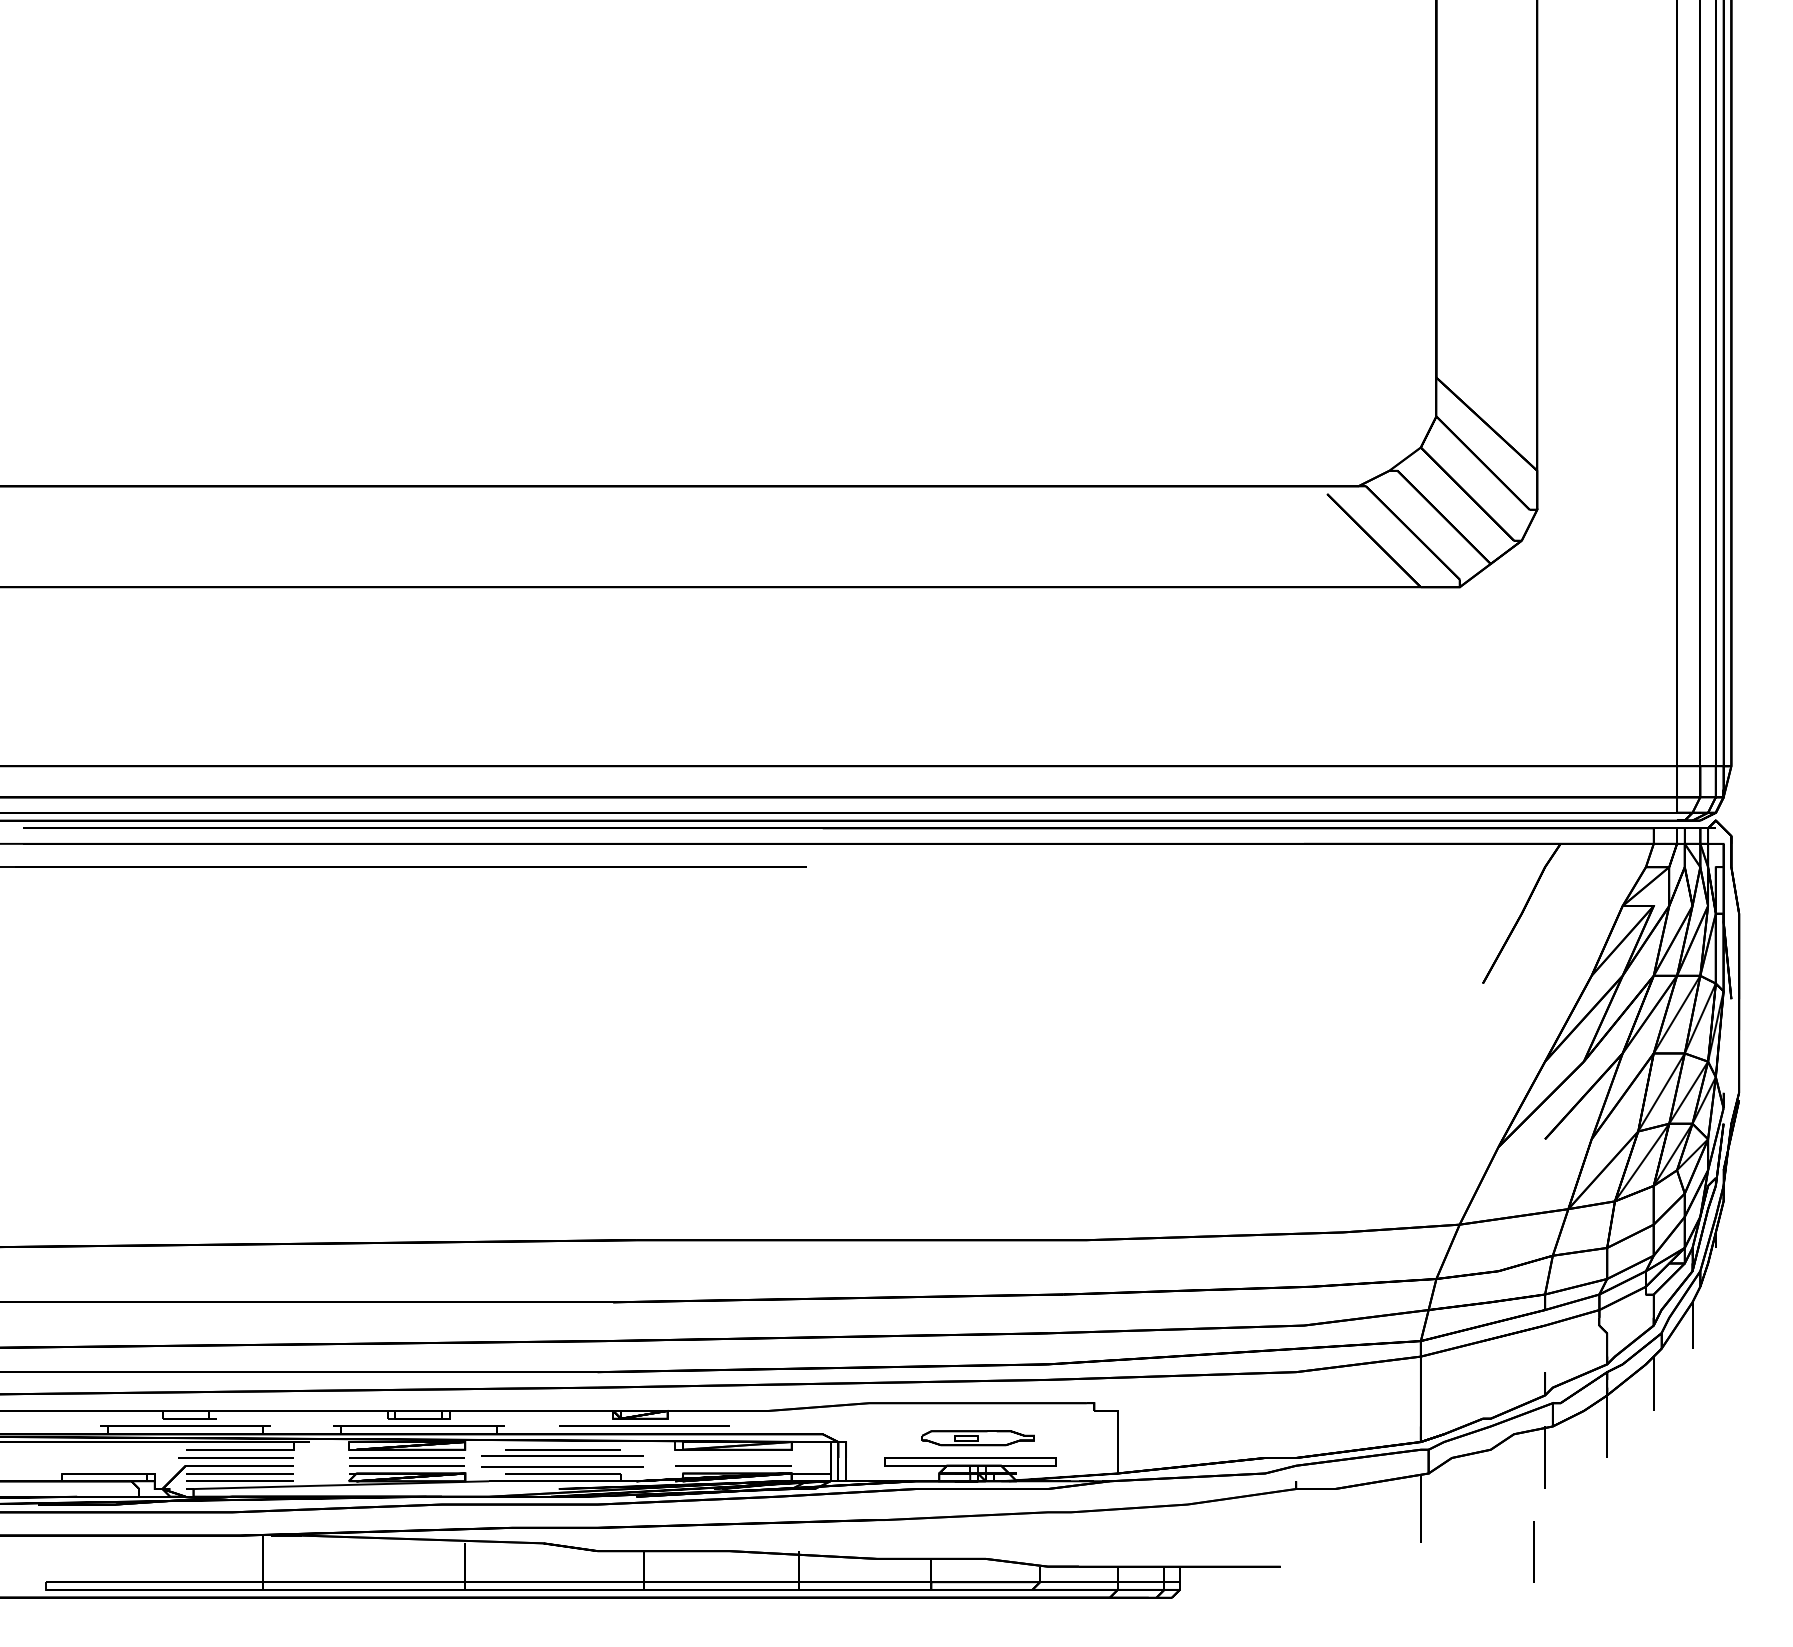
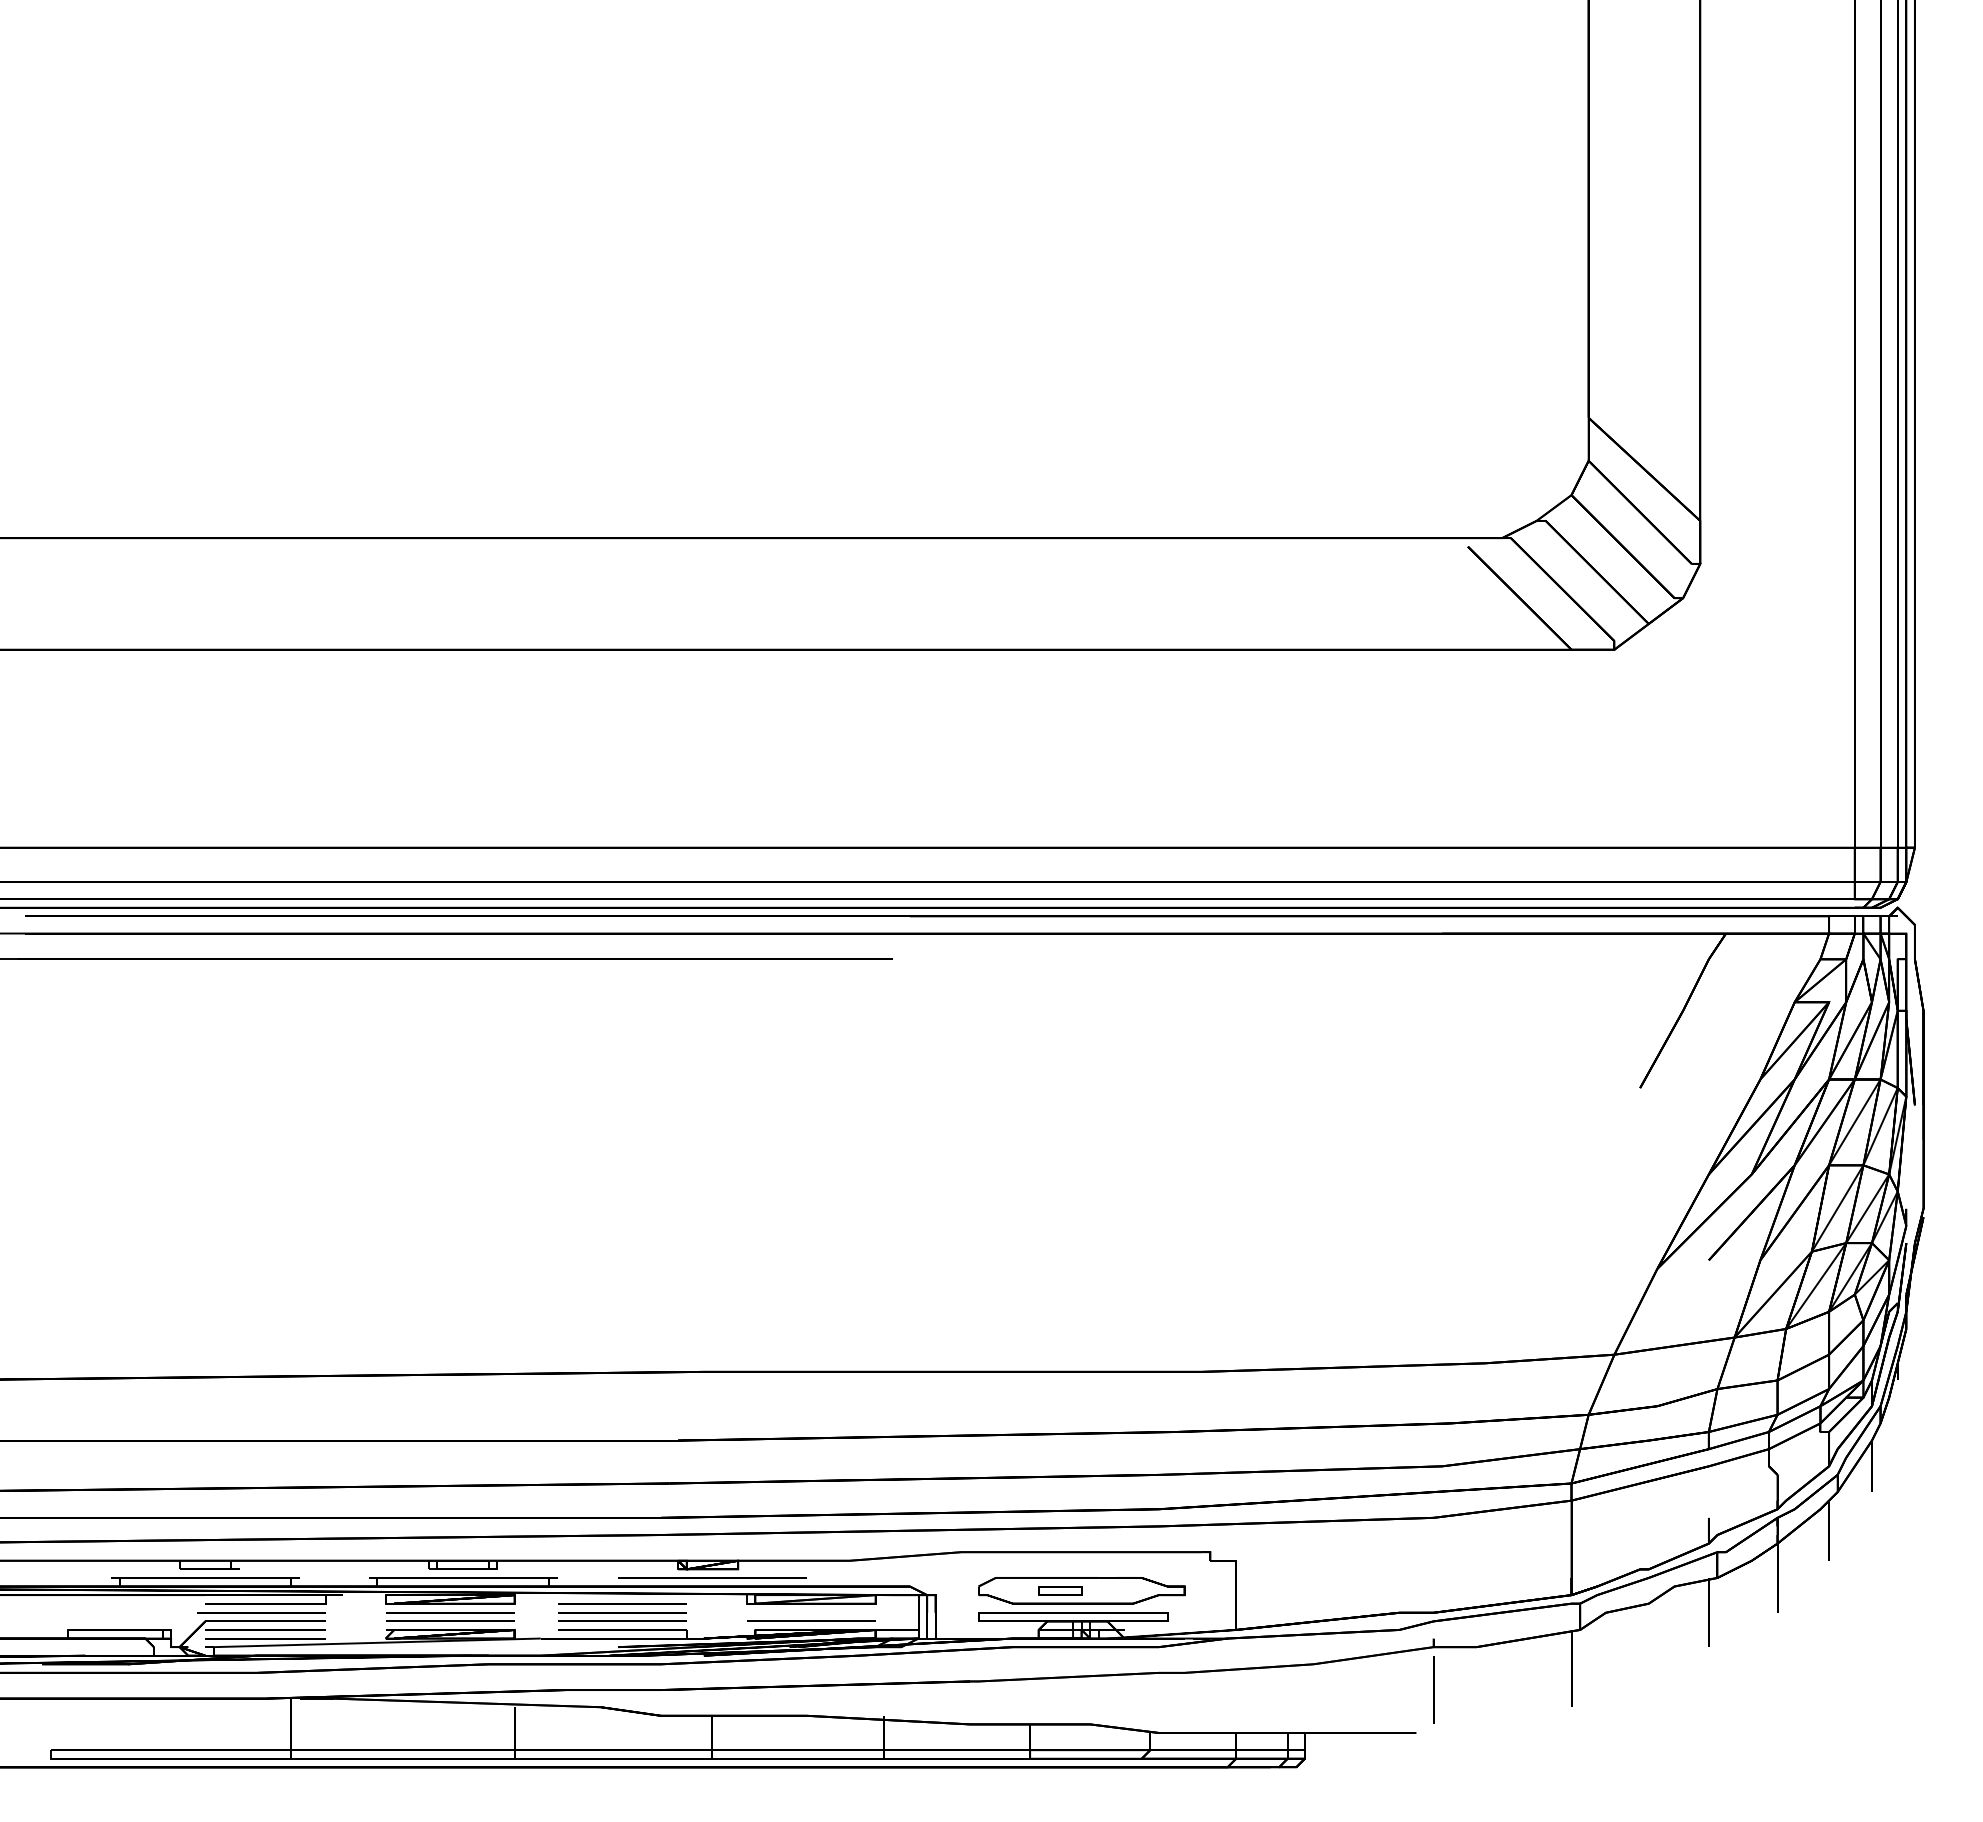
part: (977, 1437) -> (1081, 1590), size x1.67
part: (562, 1461) -> (622, 1616), size x0.71
line: (1533, 1551) -> (1433, 1689), moved

